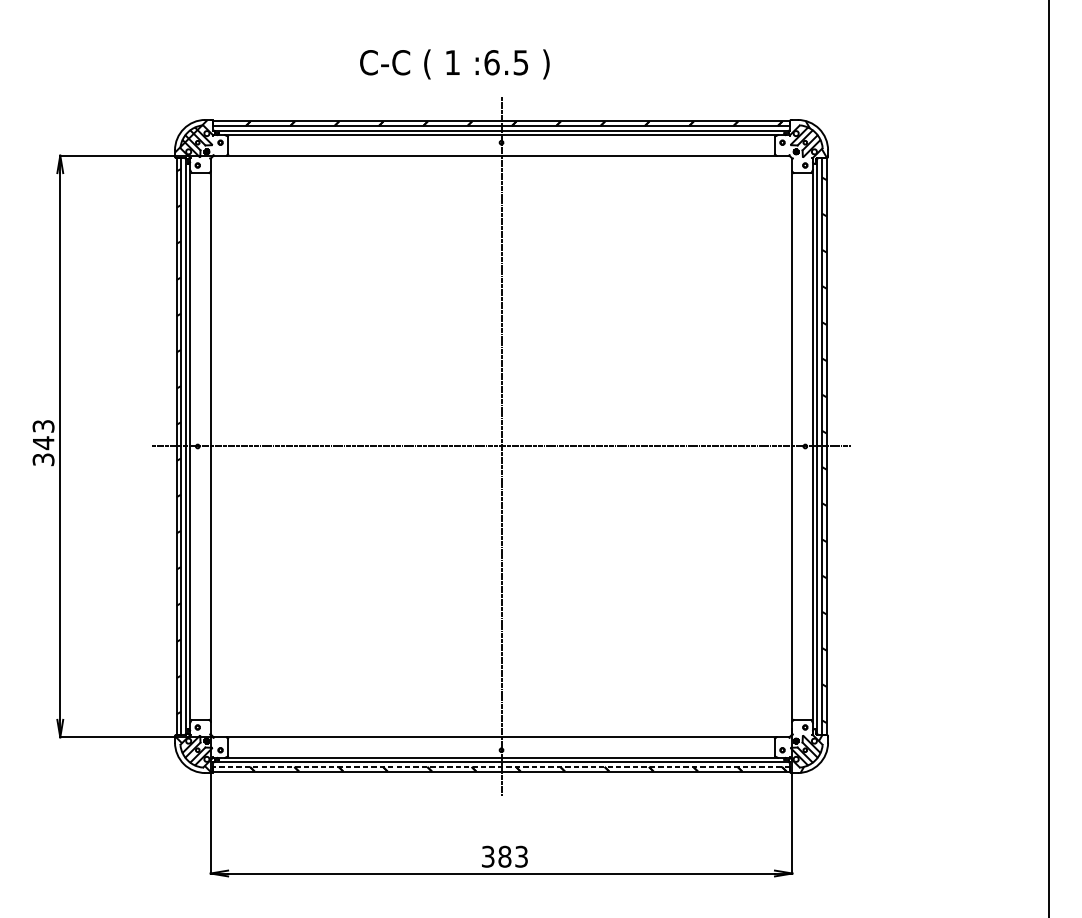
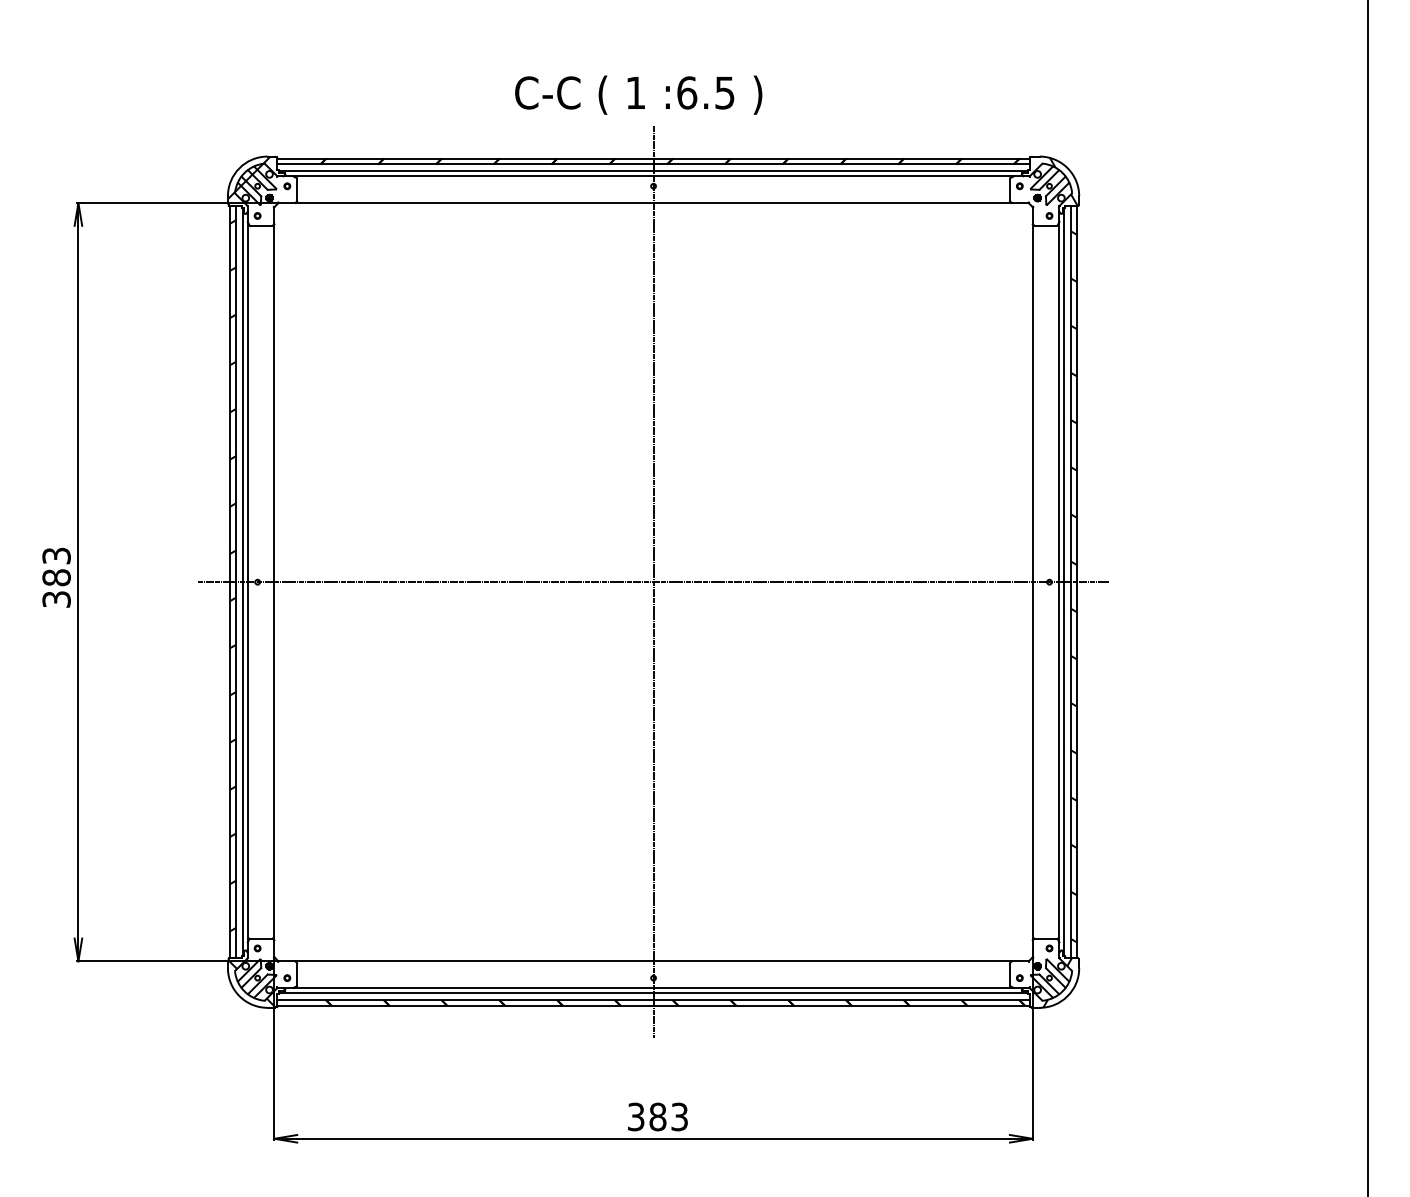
text: (454, 63) -> (638, 94), moved
text: (43, 442) -> (56, 577), 343 -> 383
line: (501, 766) -> (653, 999), dashed -> solid

